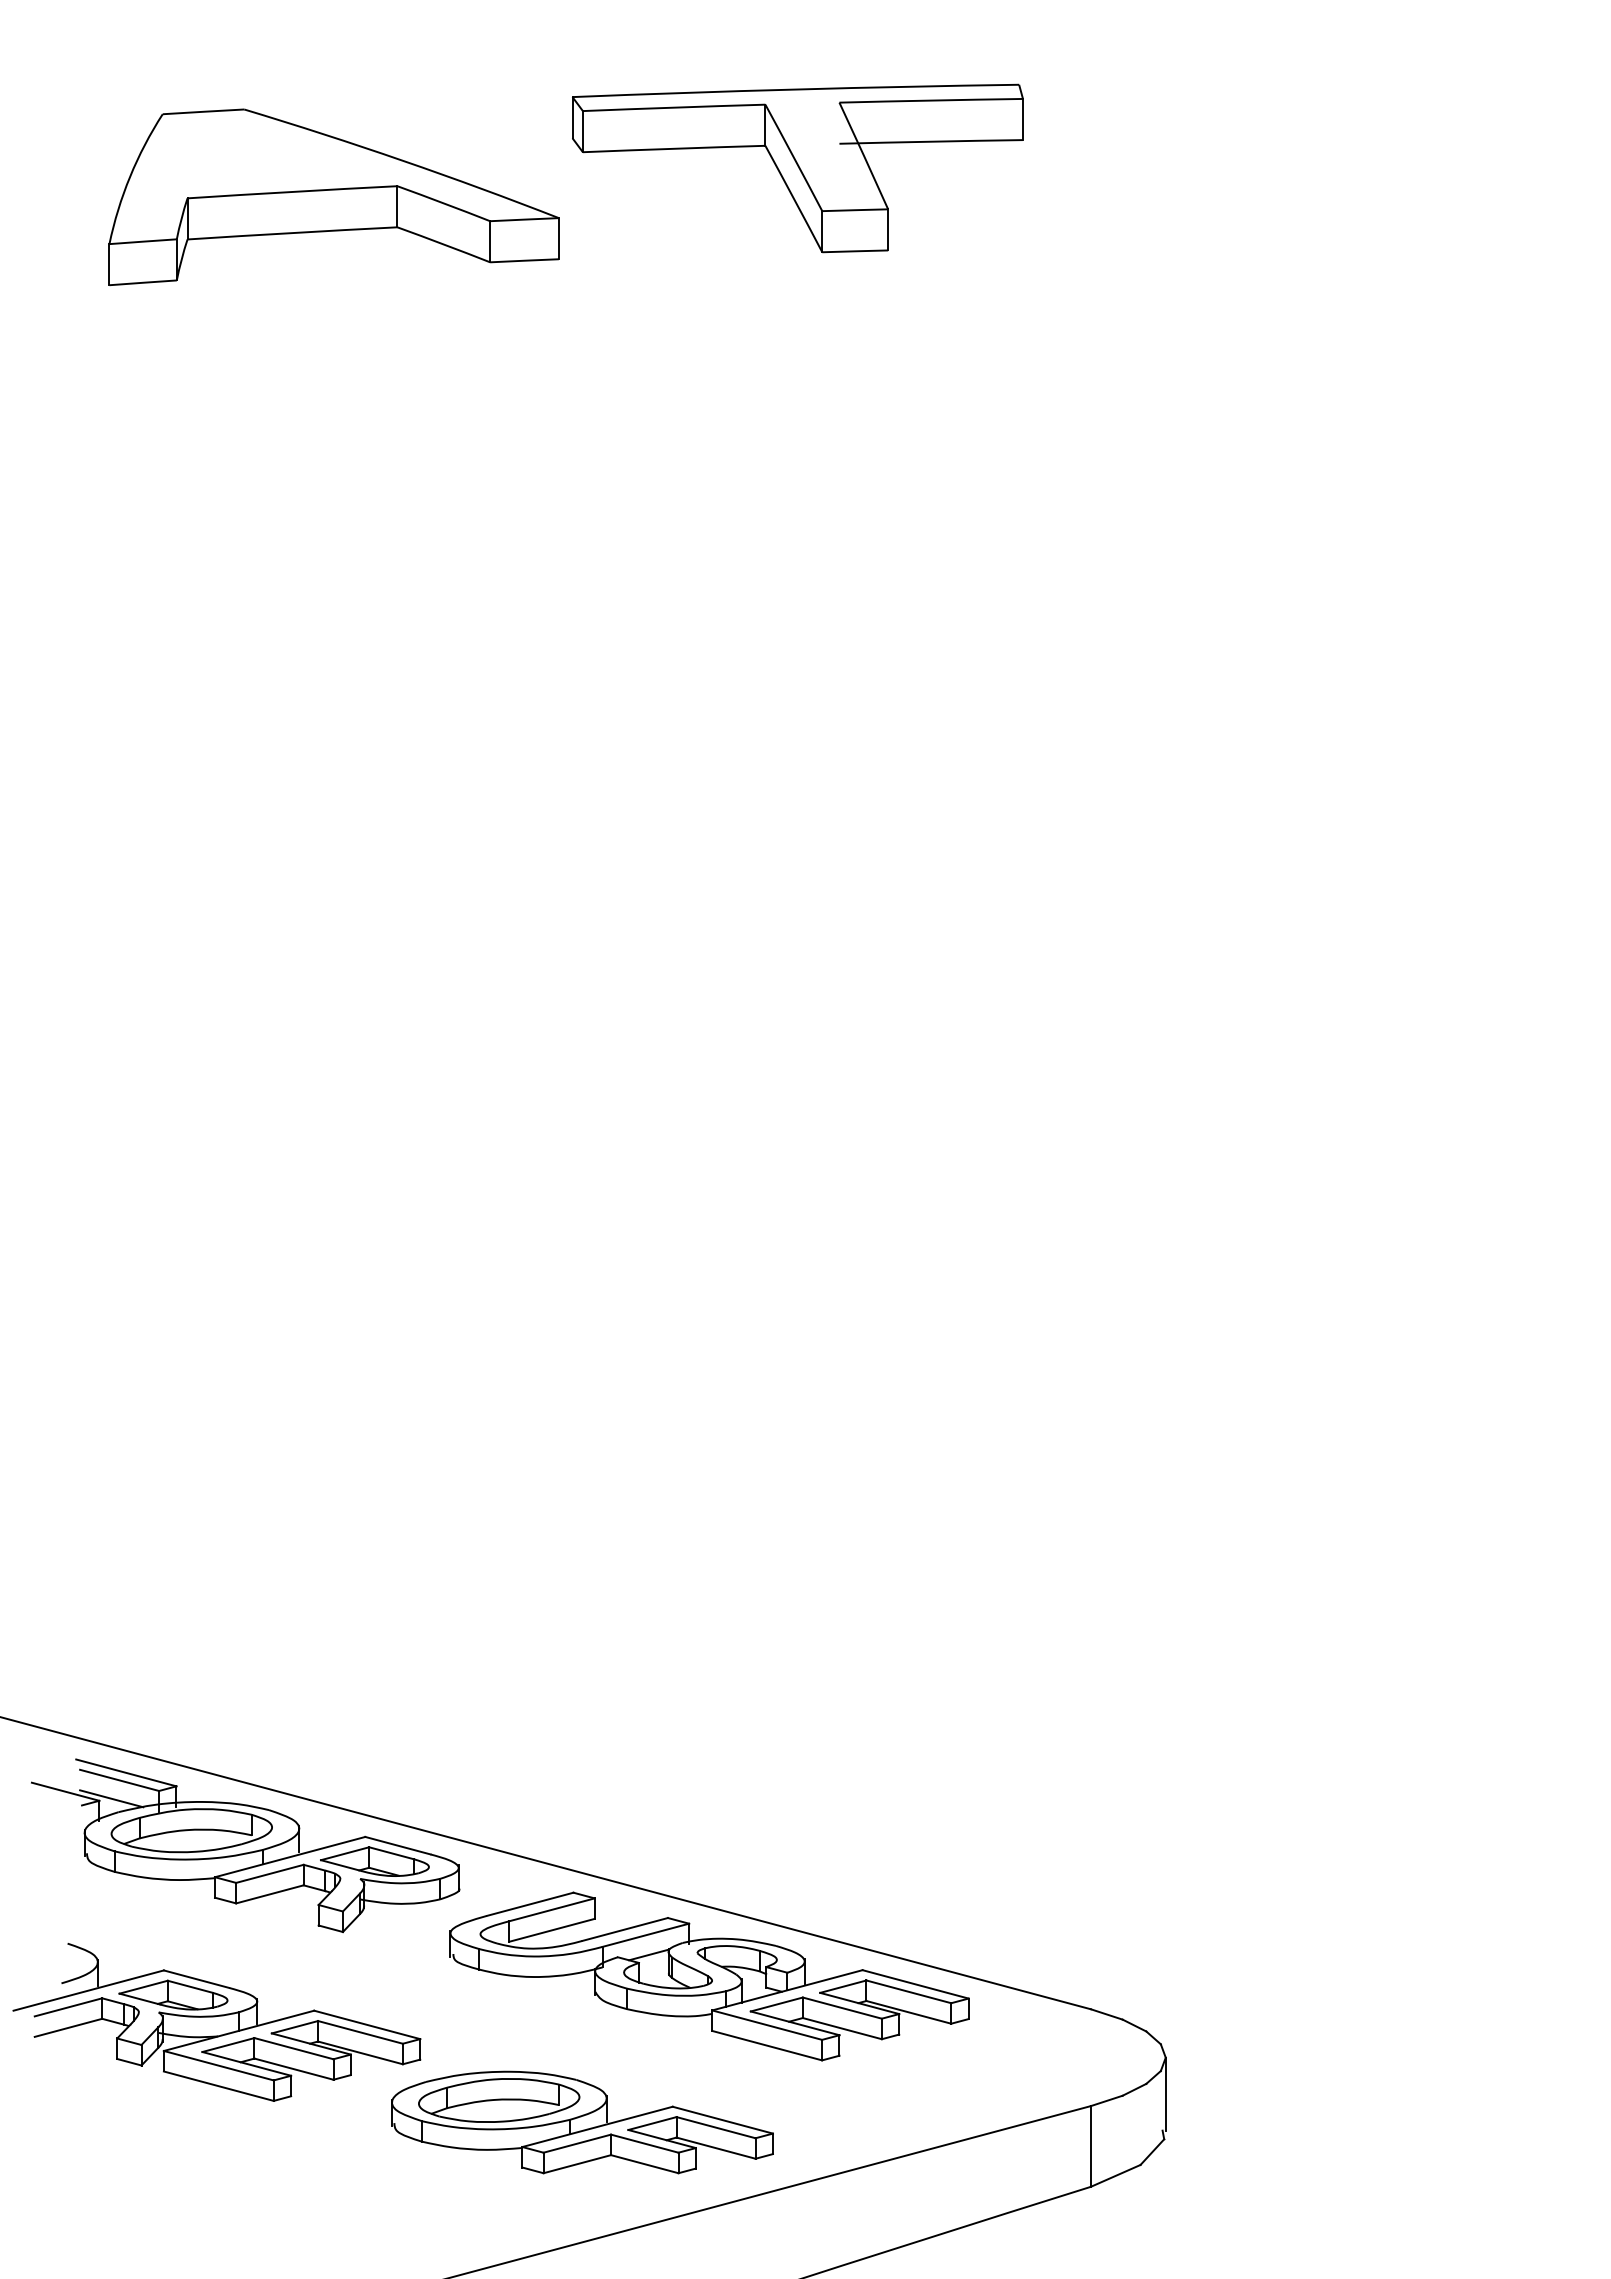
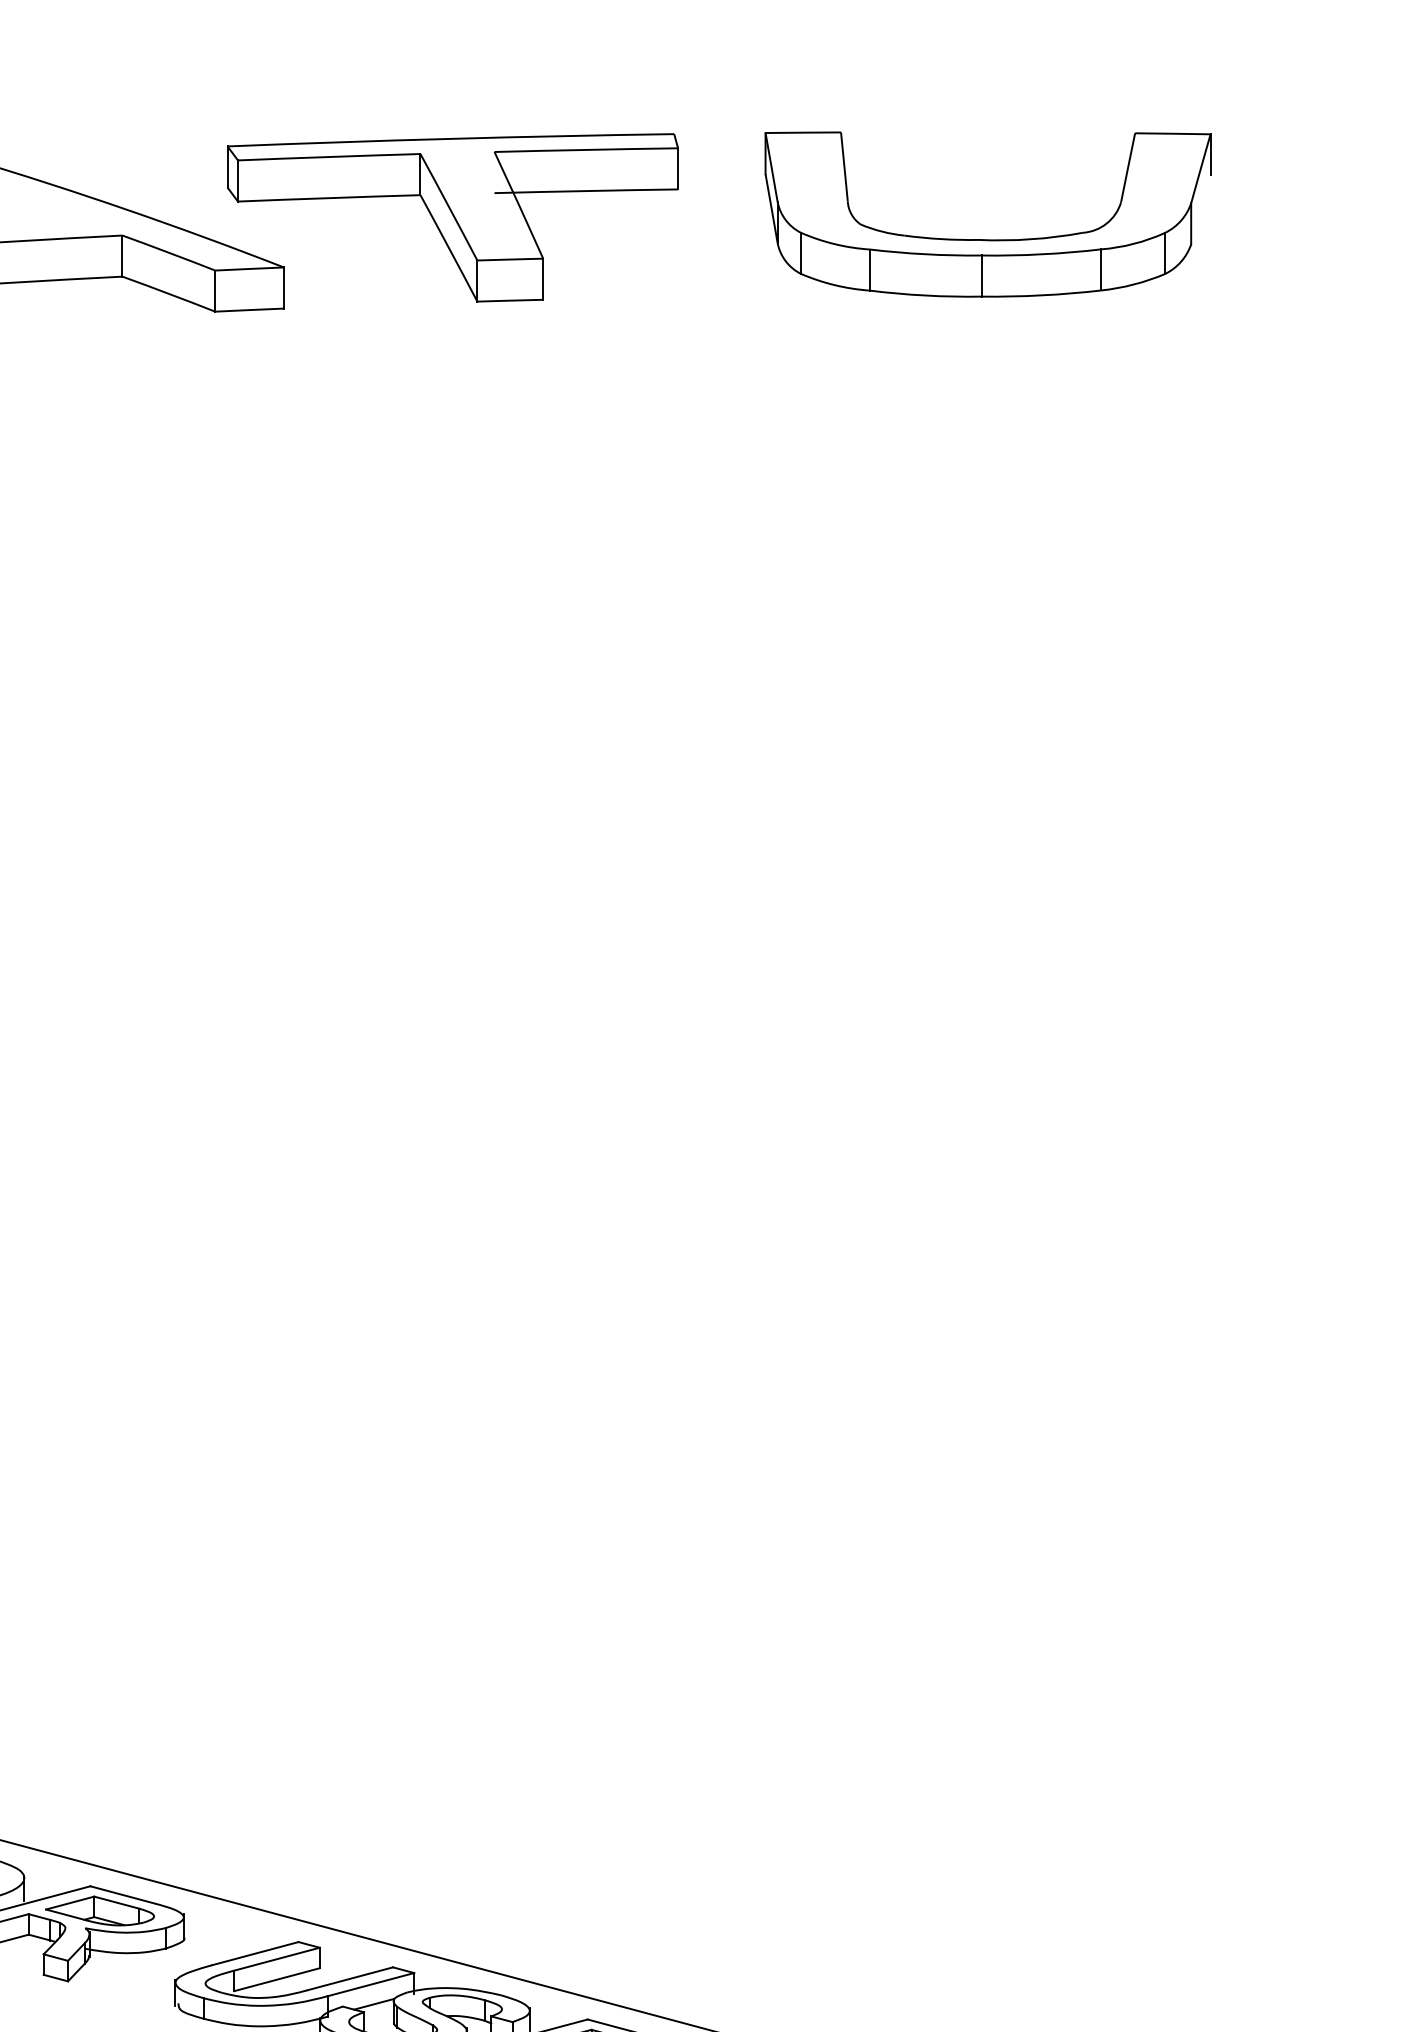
part: (797, 168) -> (452, 217), moved
part: (1260, 189) -> (985, 238), added

